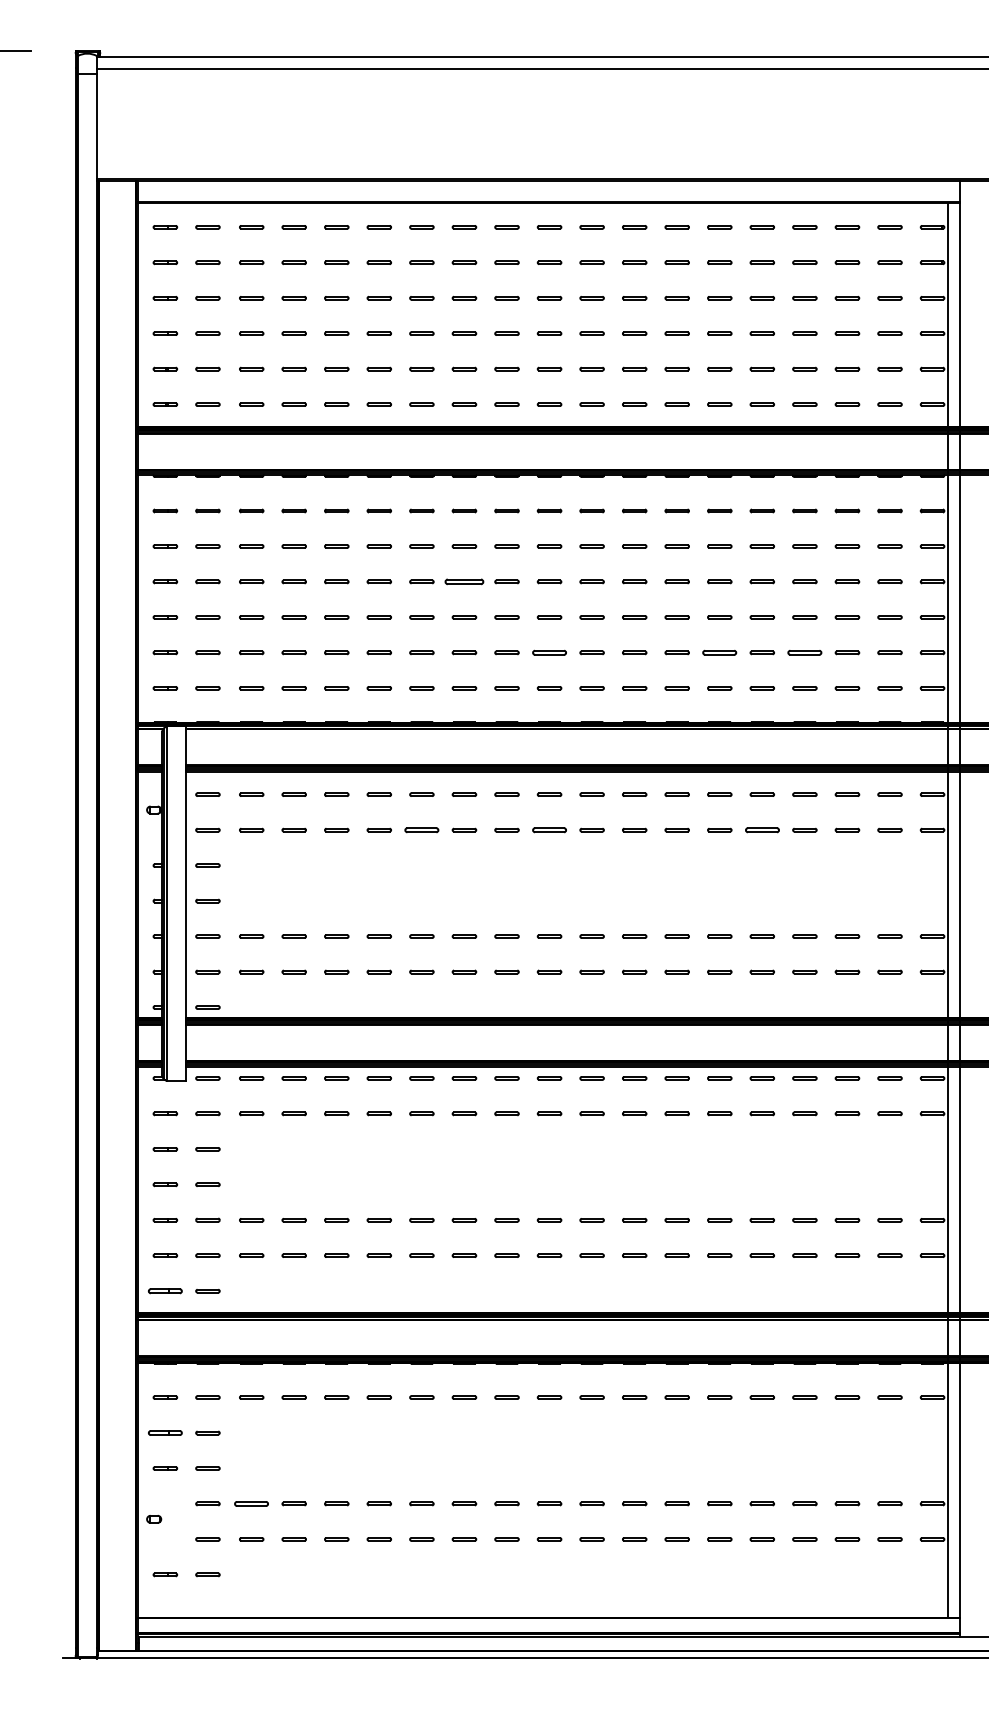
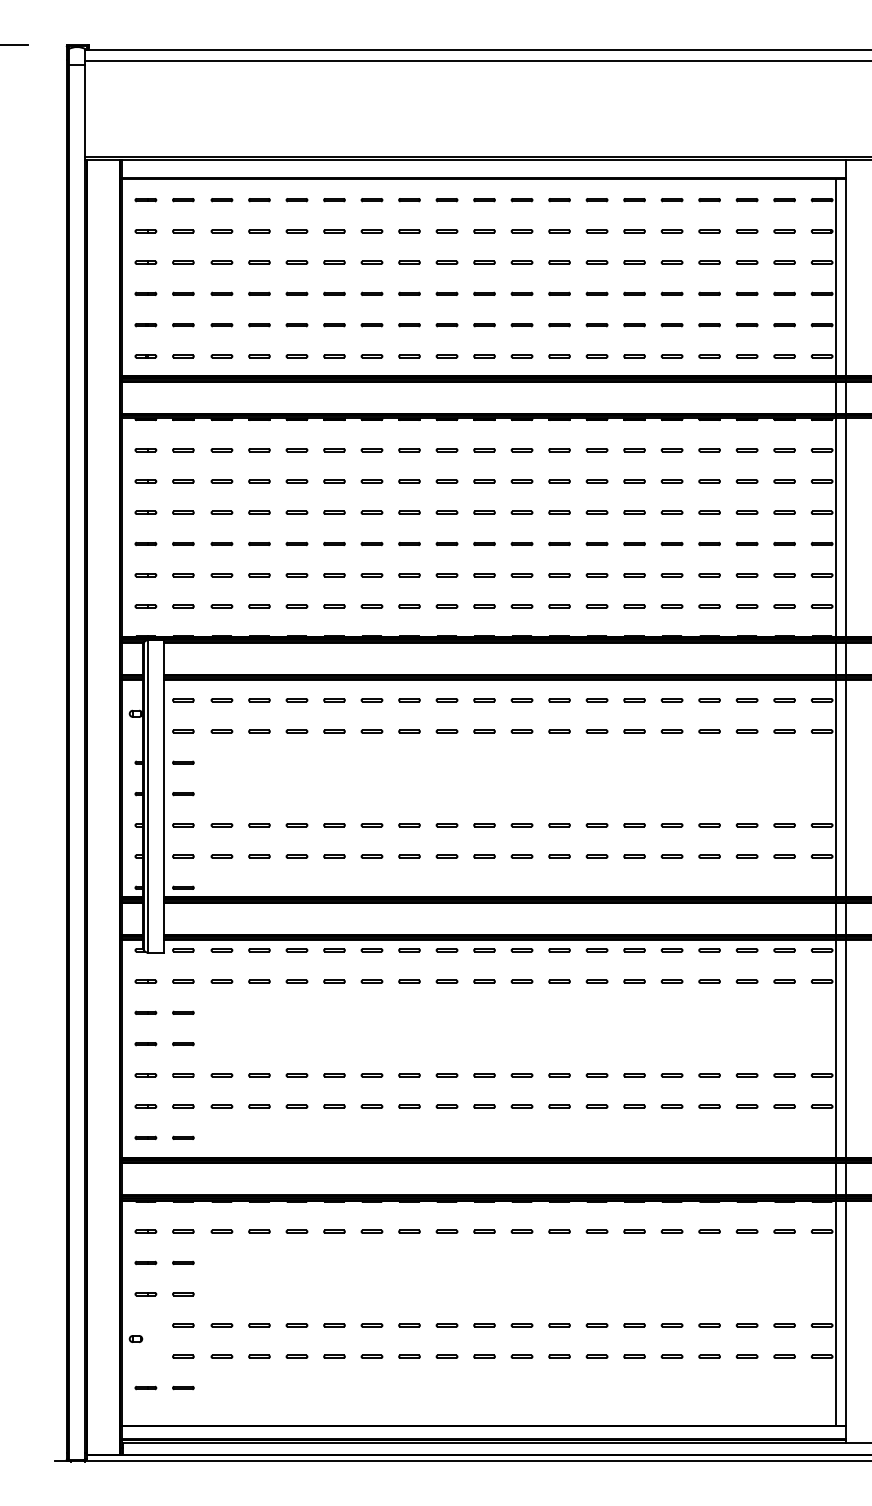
part: (464, 581) -> (409, 512), size x0.62
part: (549, 652) -> (484, 574), size x0.71
part: (719, 652) -> (634, 574), size x0.71
part: (804, 652) -> (709, 574), size x0.71
part: (421, 829) -> (371, 730), size x0.71
part: (549, 829) -> (484, 730), size x0.71
part: (761, 829) -> (671, 730), size x0.71
part: (165, 1290) -> (145, 1137), size x0.71
part: (165, 1432) -> (145, 1262), size x0.71
part: (251, 1503) -> (221, 1325), size x0.71

